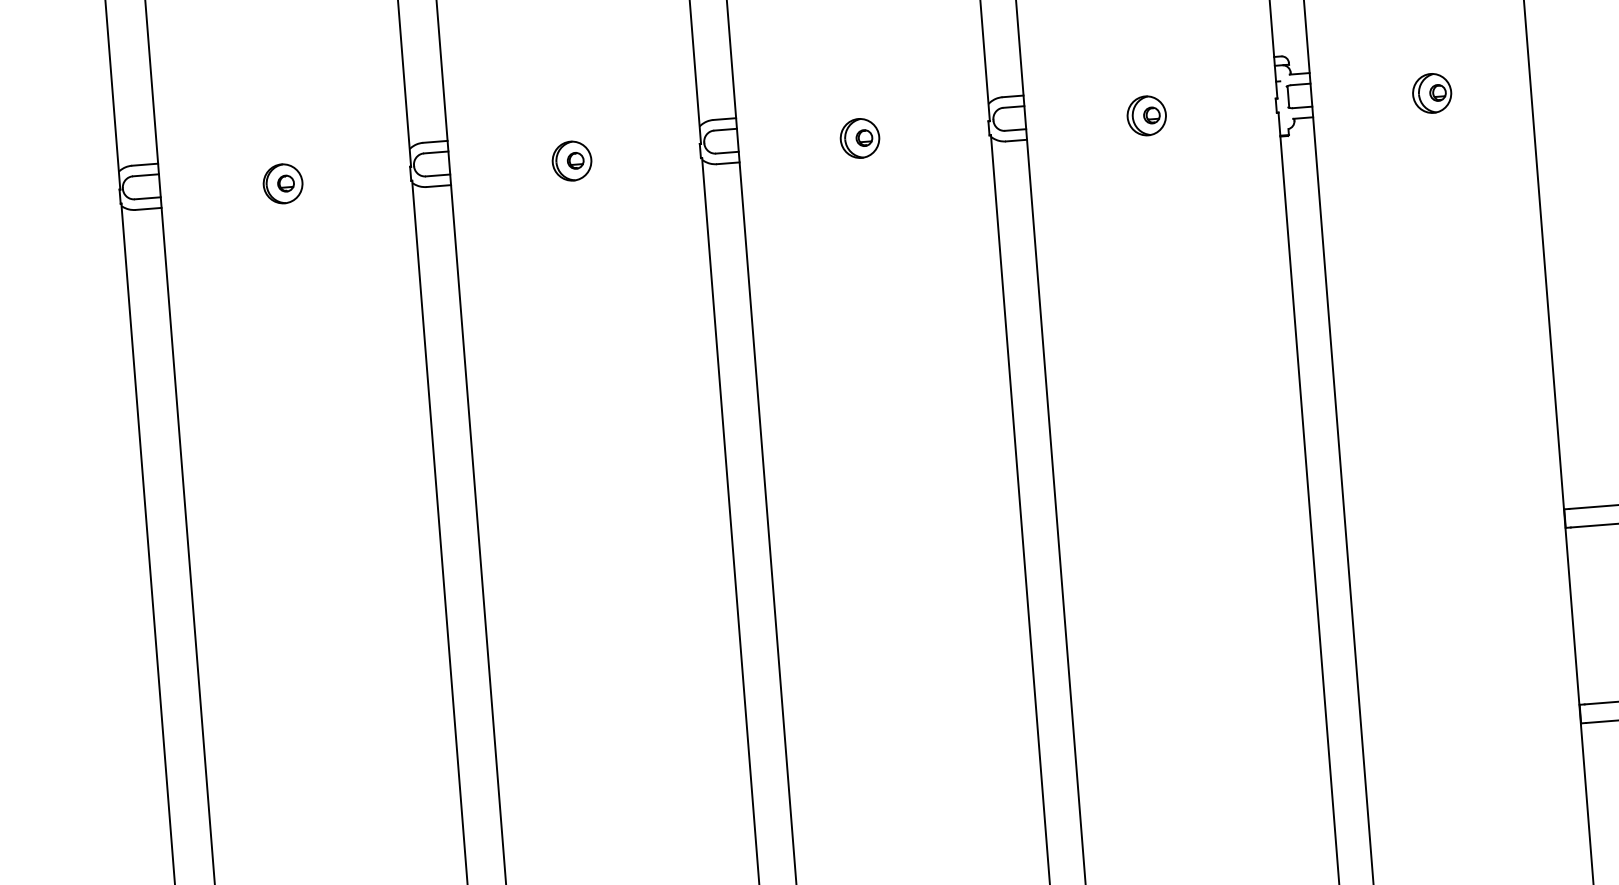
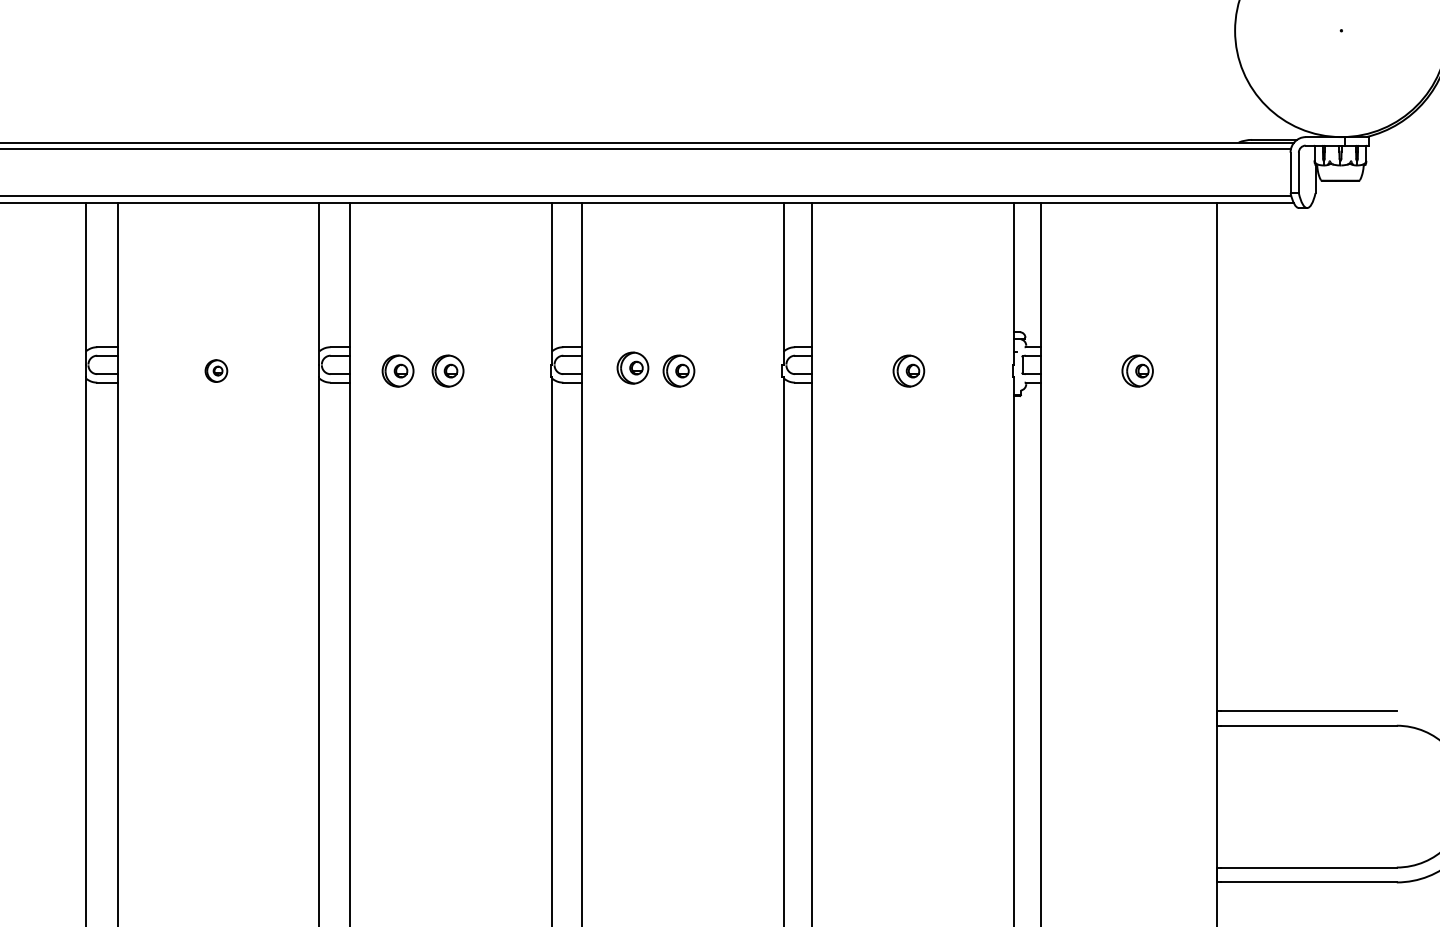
part: (801, 138) -> (632, 367), added
part: (508, 165) -> (397, 370), added
part: (283, 183) -> (216, 370), size x0.7

